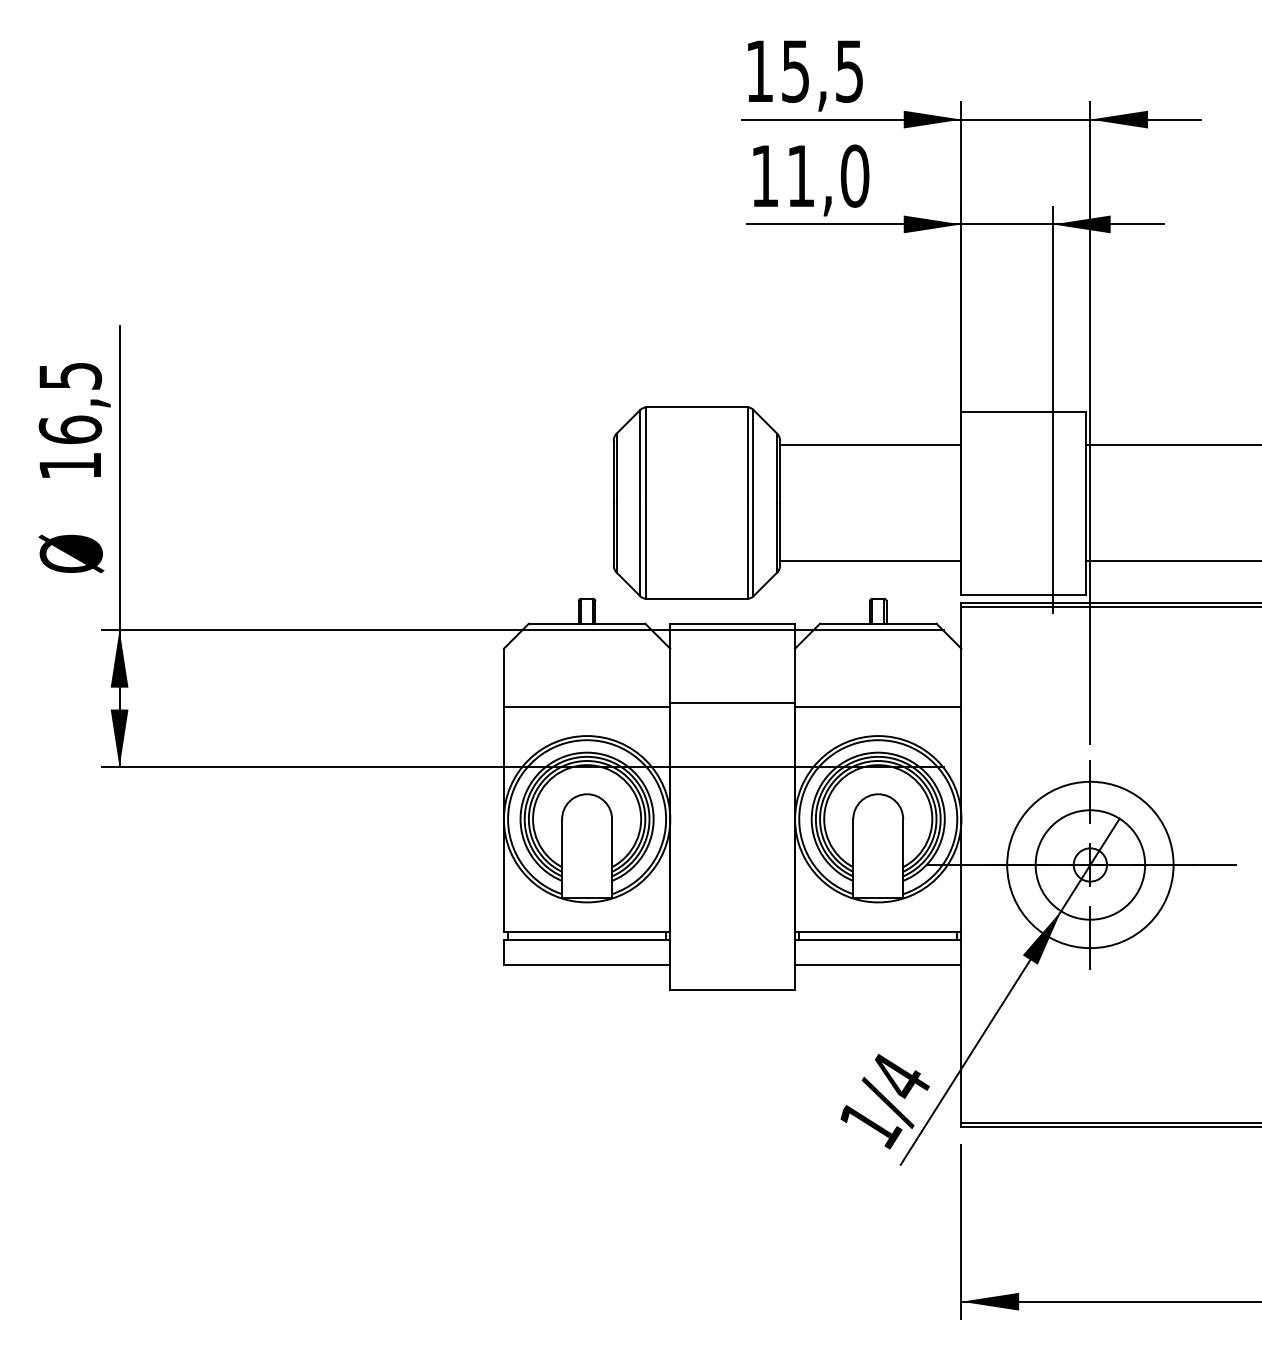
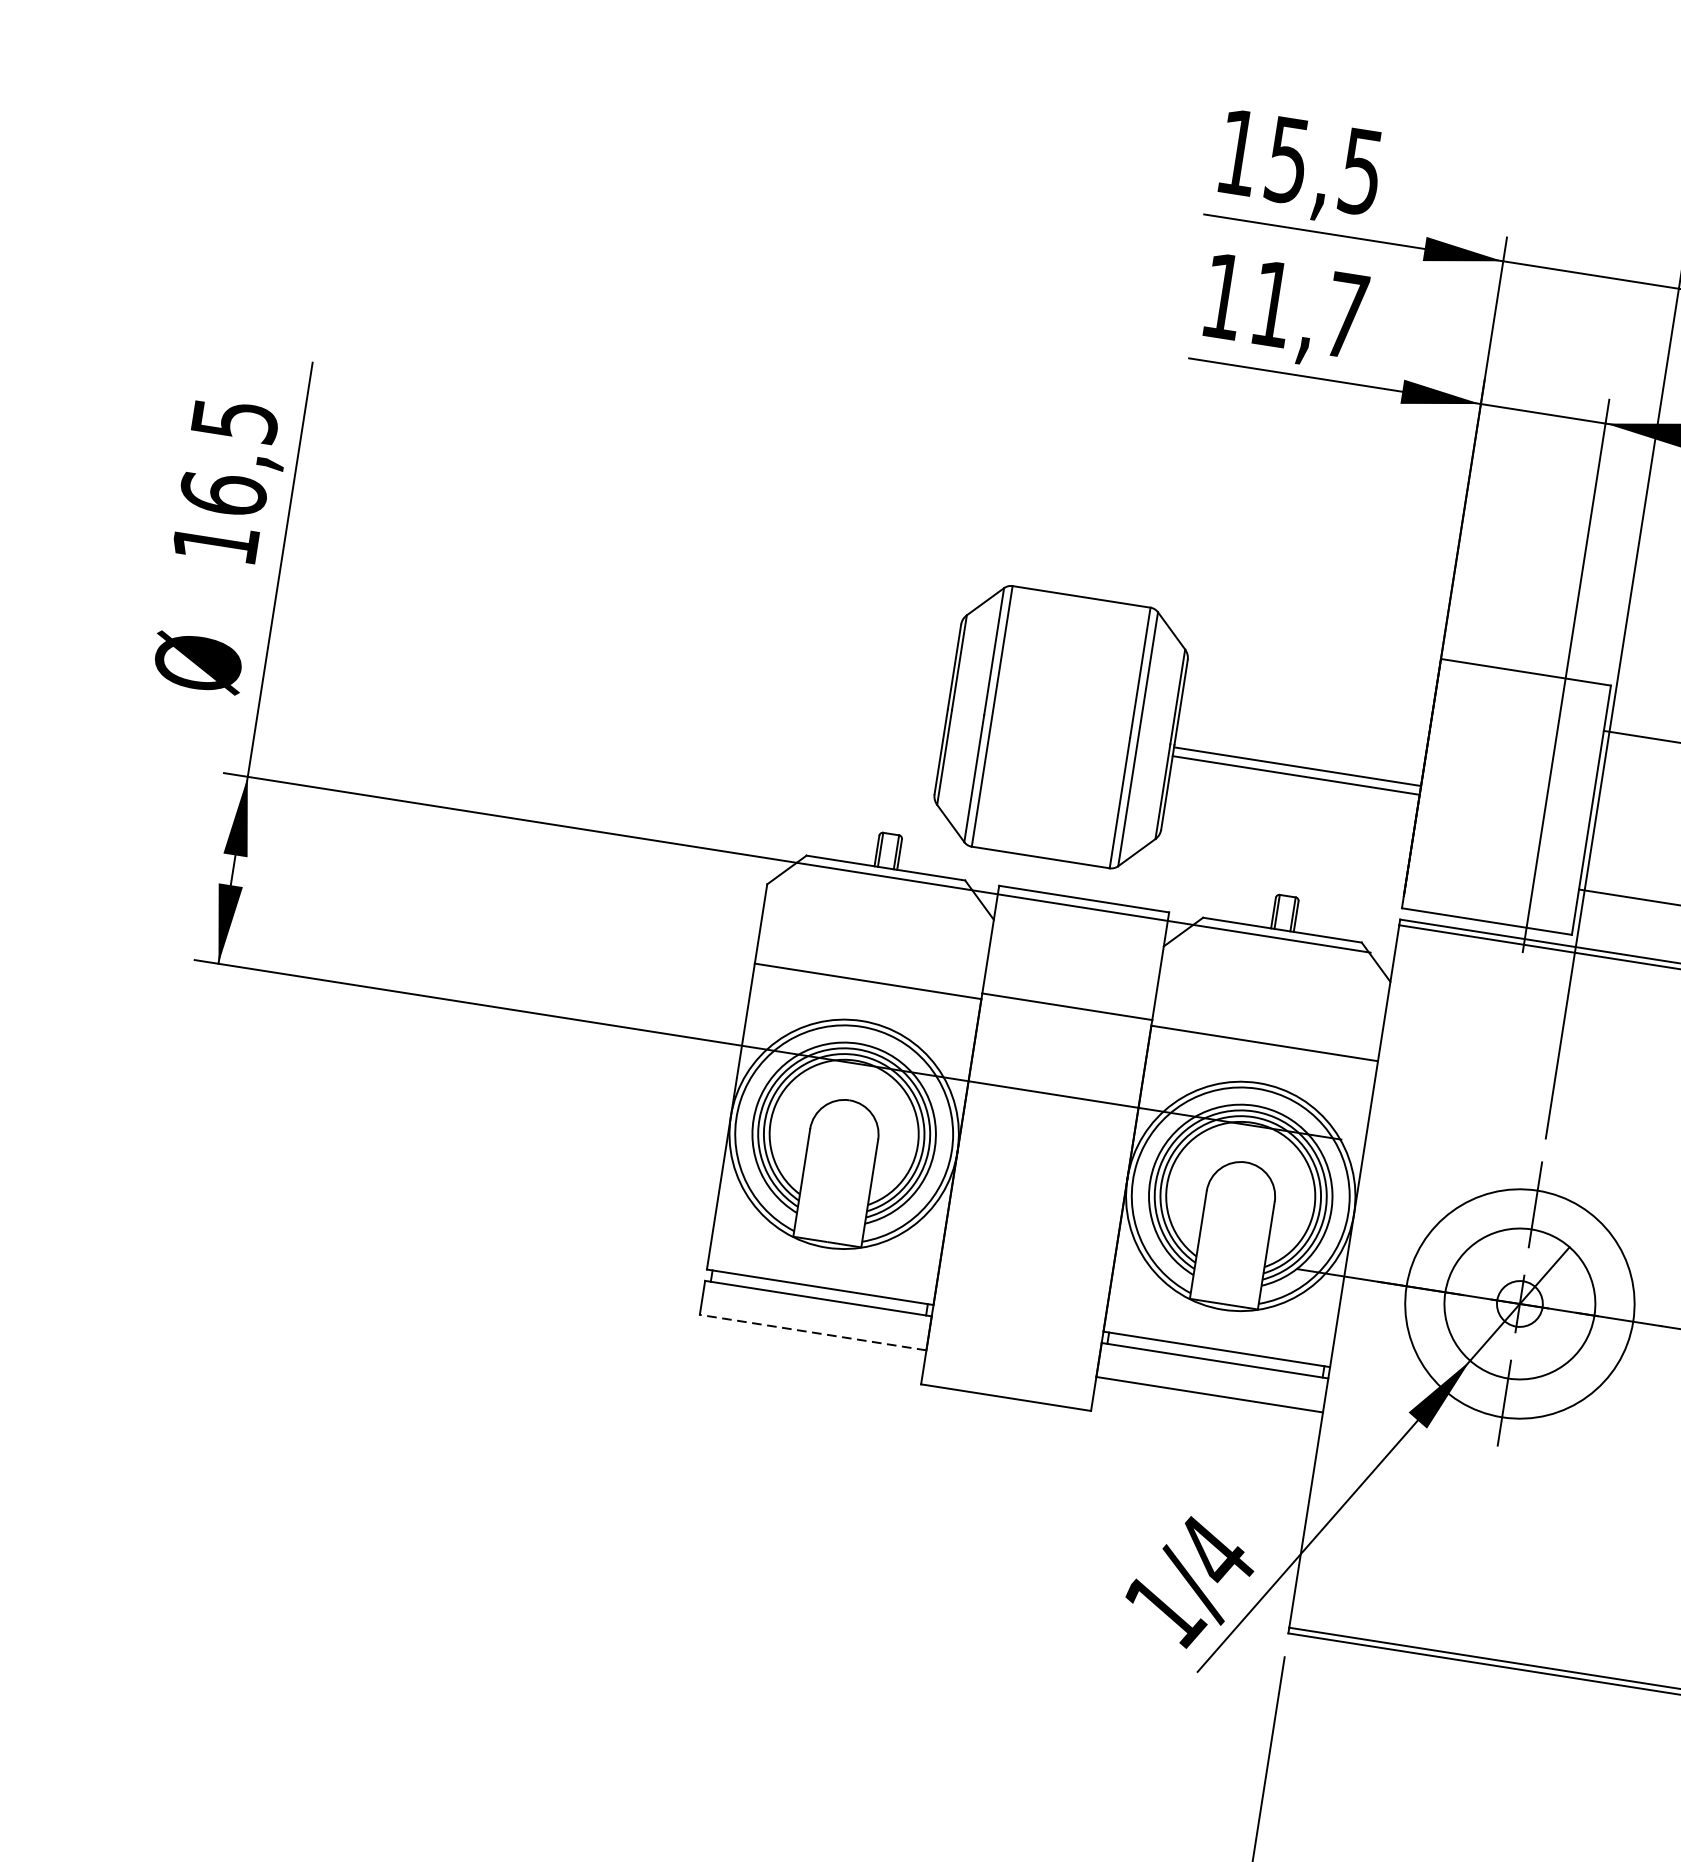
text: (855, 175) -> (1347, 314), 11,0 -> 11,7
line: (870, 444) -> (1297, 766), moved
line: (870, 561) -> (1295, 775), moved
line: (586, 964) -> (812, 1332), solid -> dashed

